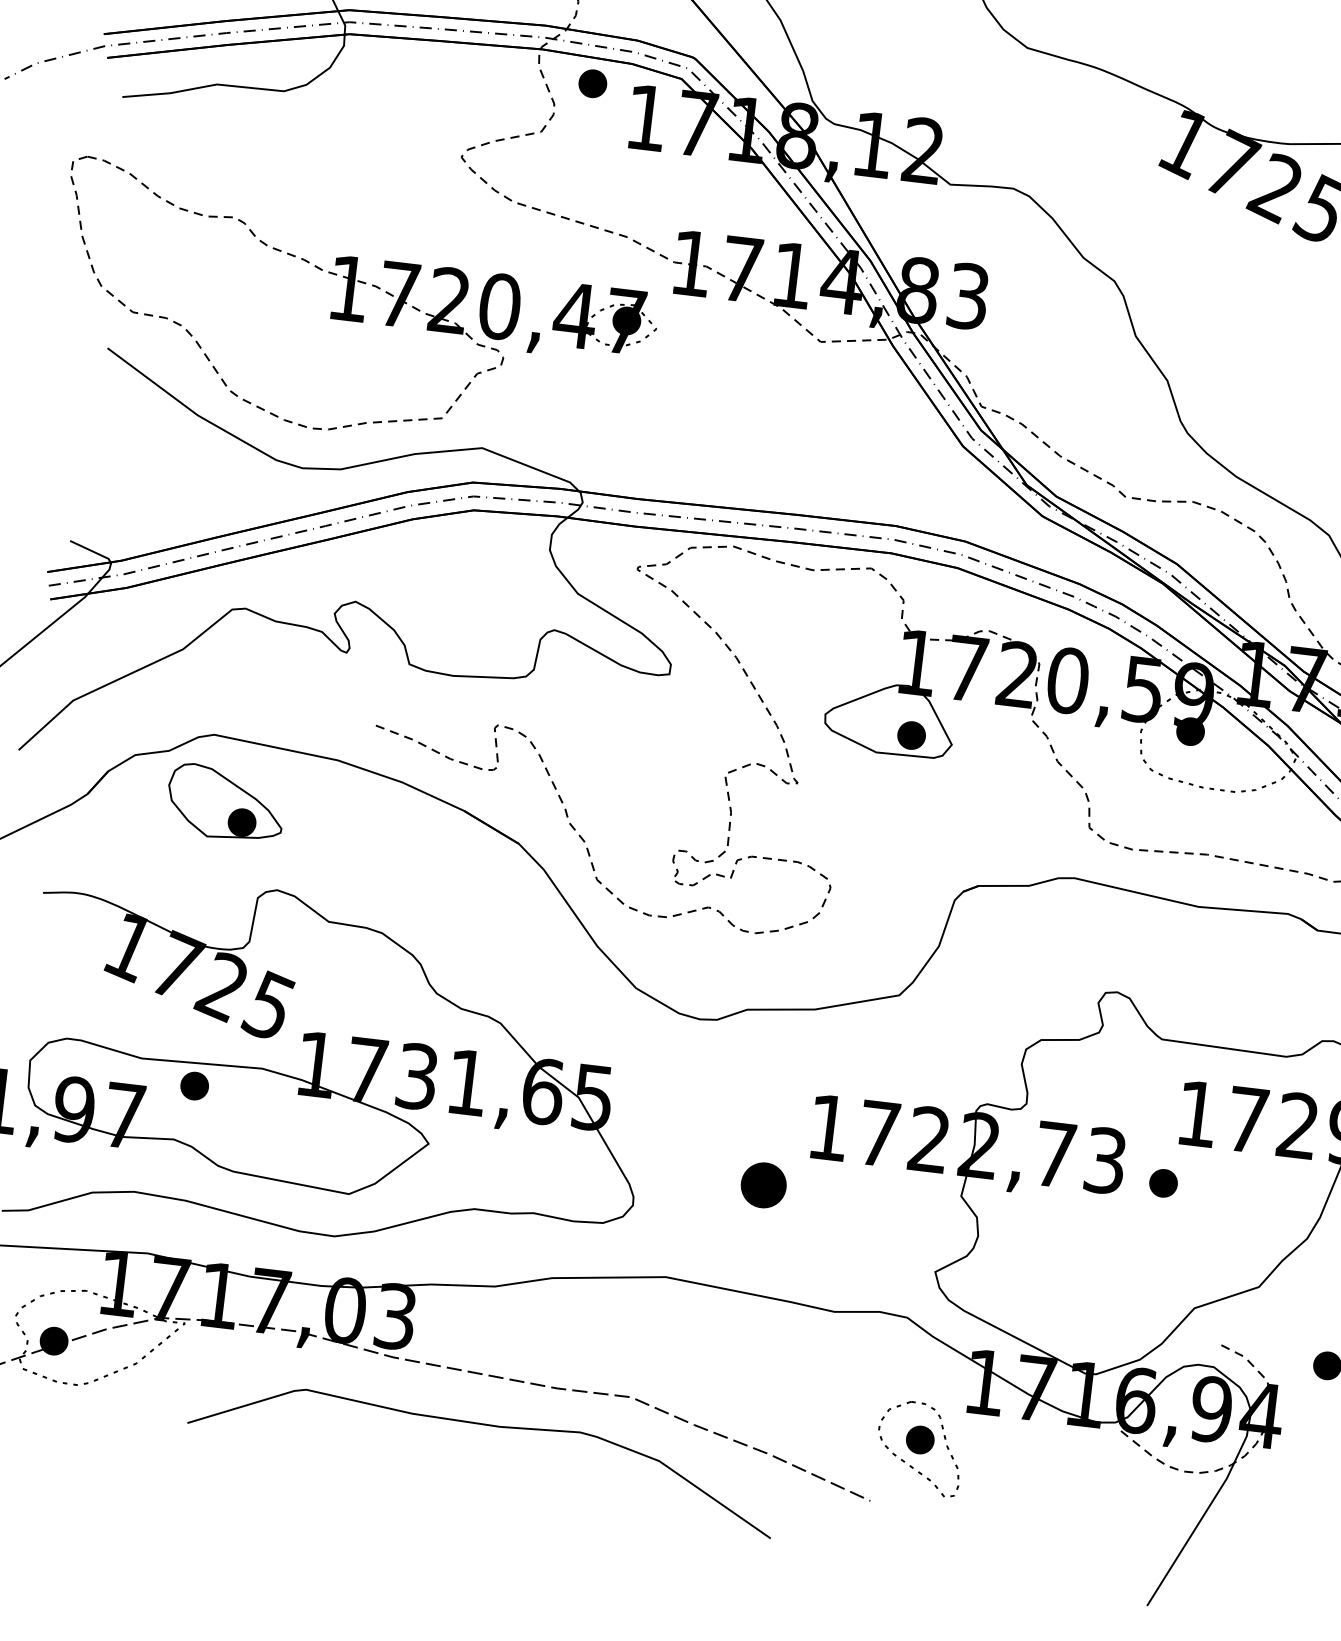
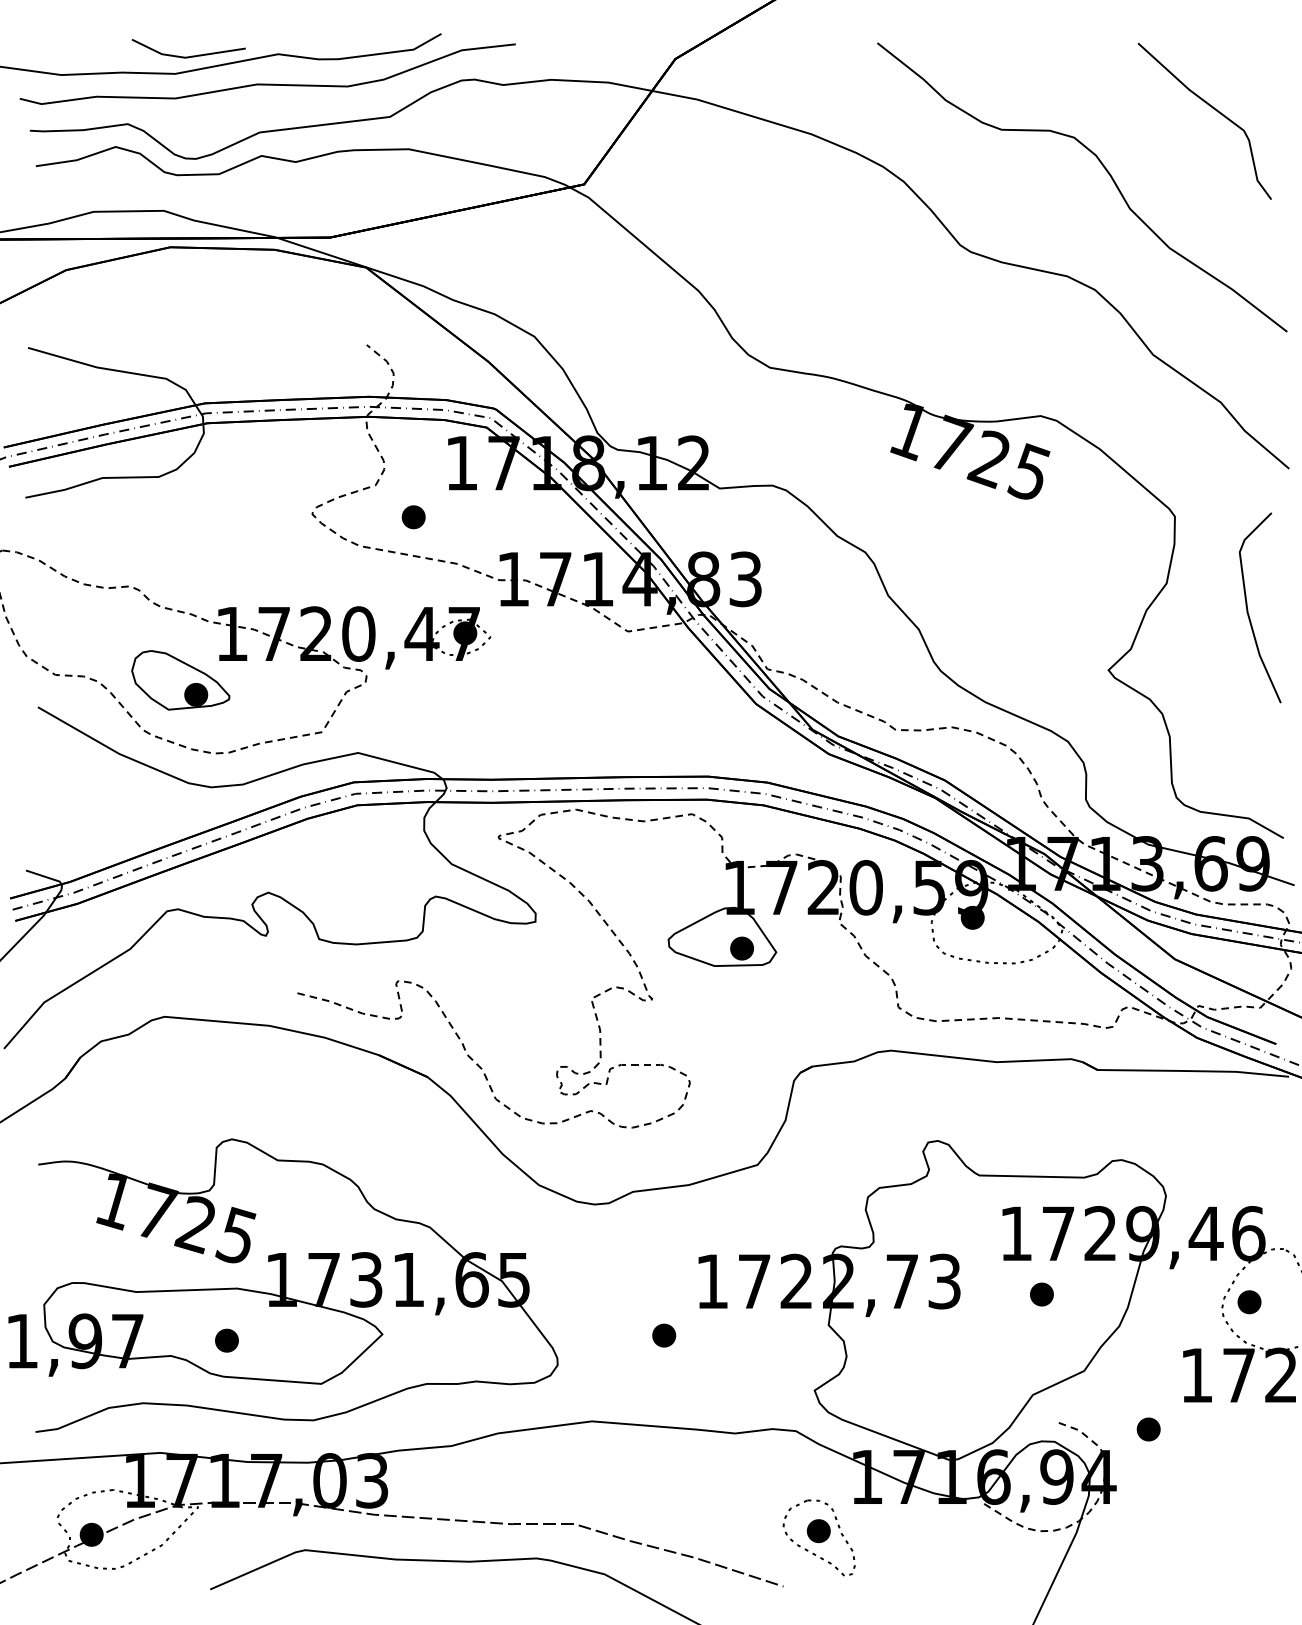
part: (592, 83) -> (413, 517), moved
part: (225, 803) -> (180, 680), moved
part: (194, 1085) -> (226, 1340), moved
part: (1163, 1183) -> (1041, 1294), moved
part: (764, 1185) -> (664, 1335), size x0.62

